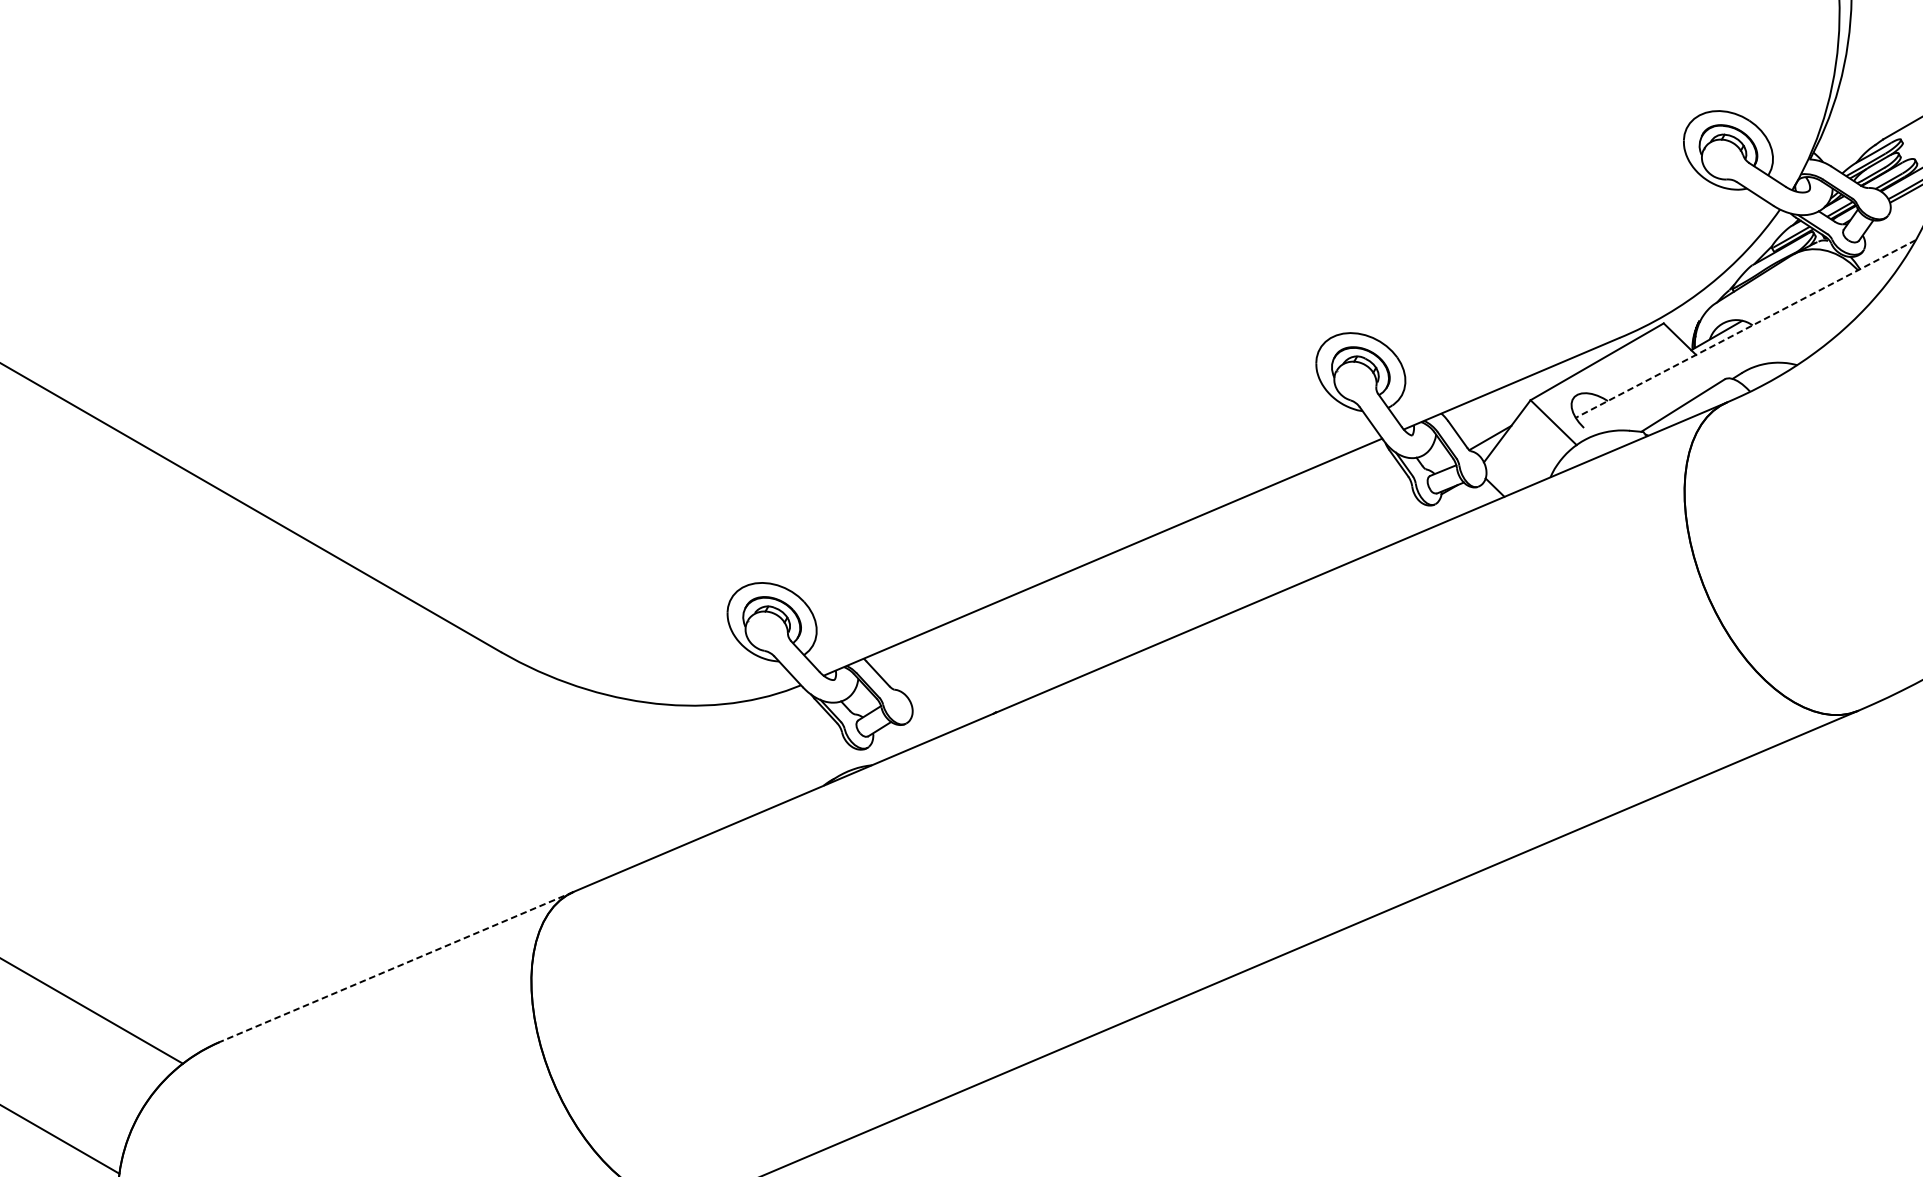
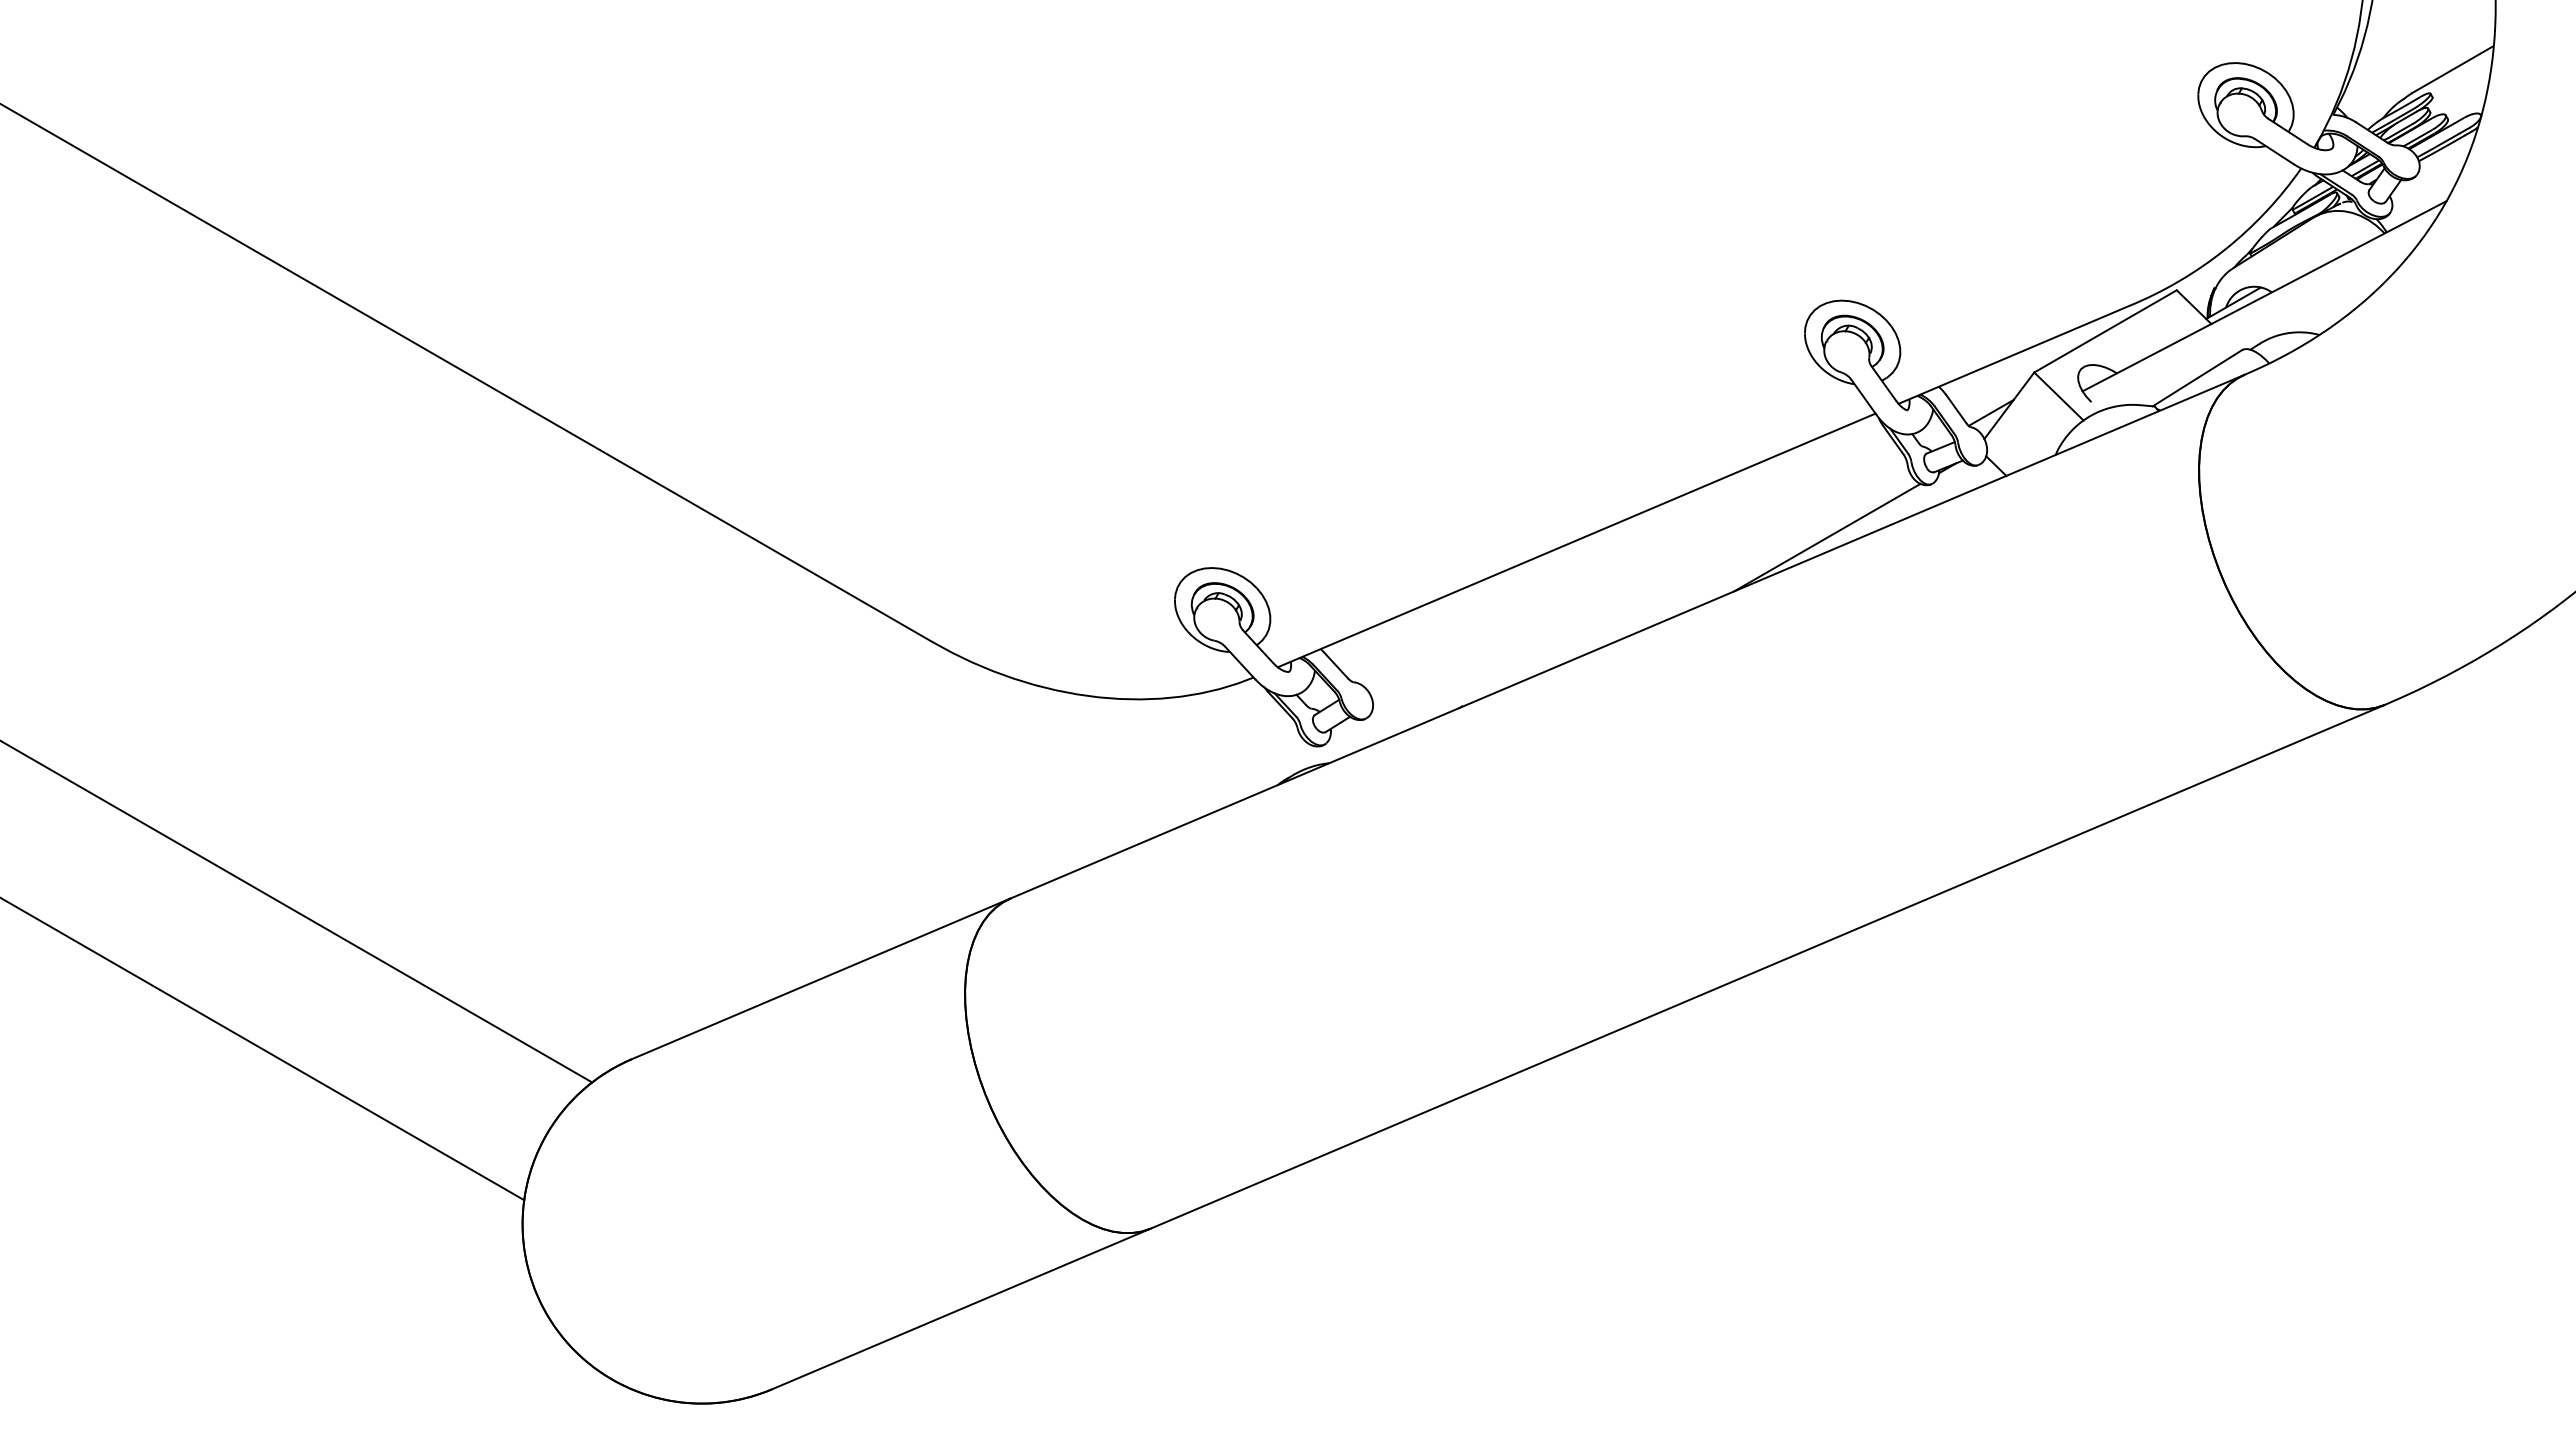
line: (1745, 329) -> (2264, 296), dashed -> solid
line: (1337, 554) -> (1827, 537), added
line: (397, 966) -> (821, 978), dashed -> solid

